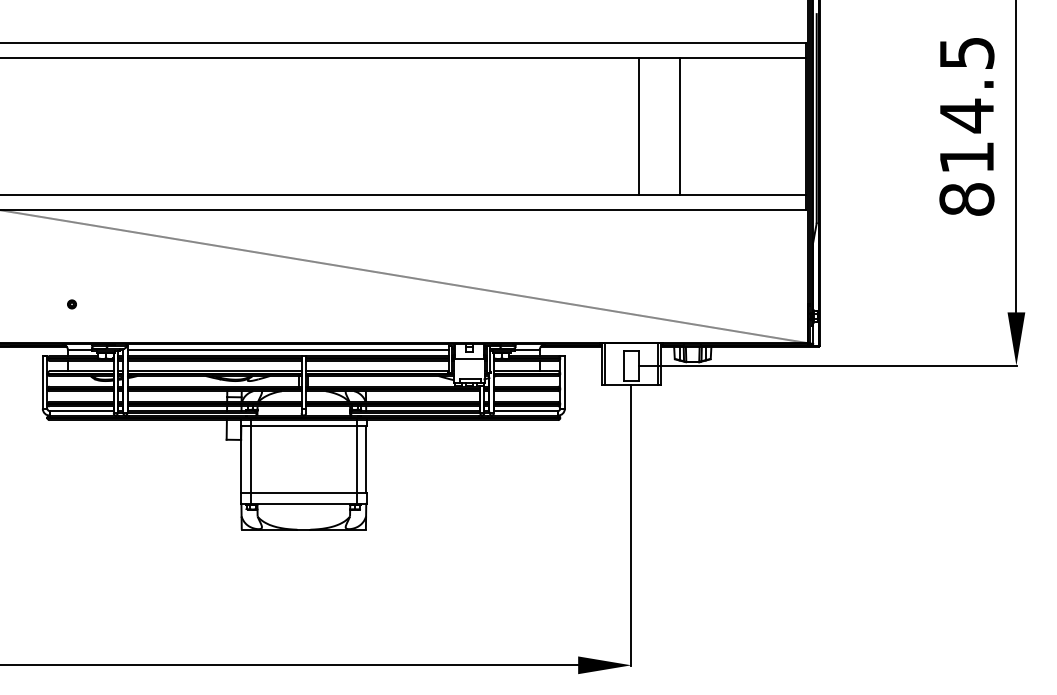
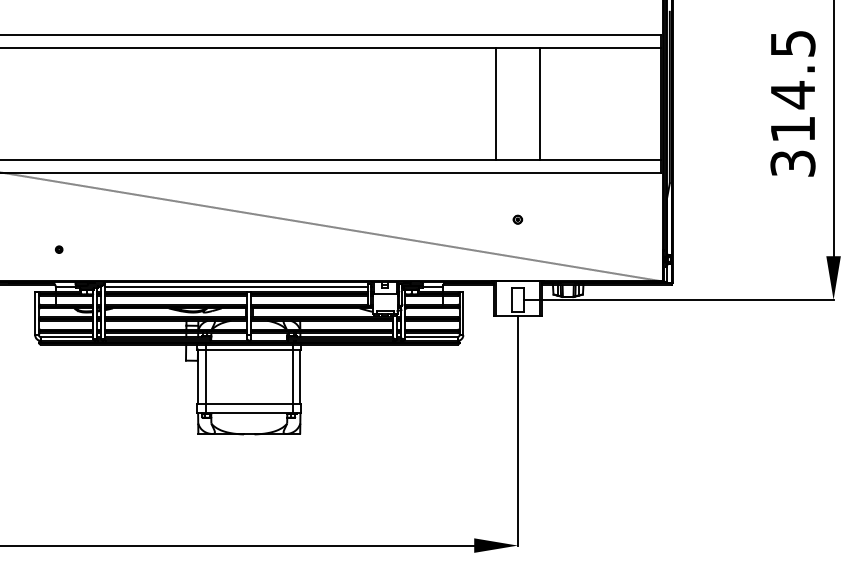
line: (638, 126) -> (495, 103), moved
line: (680, 126) -> (540, 103), moved
text: (966, 199) -> (792, 163), 814.5 -> 314.5
part: (631, 267) -> (517, 219), added

